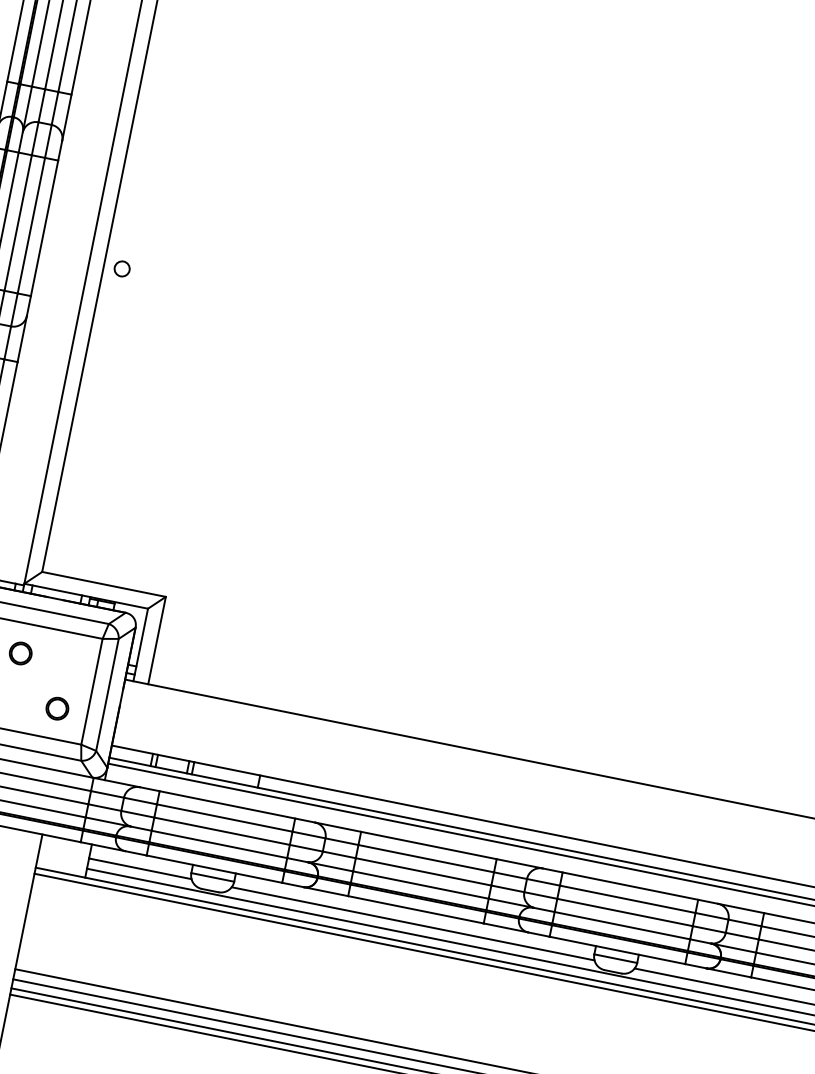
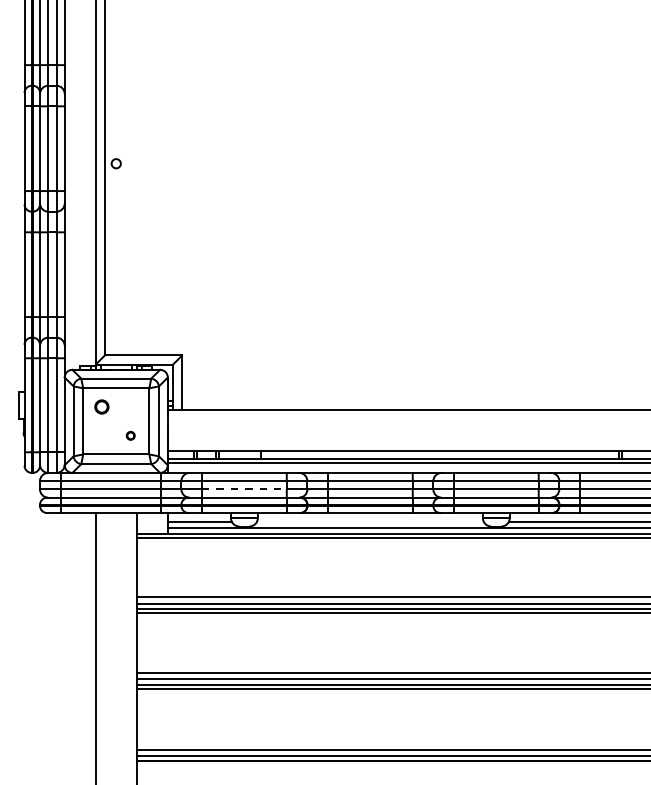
circle: (57, 708) -> (130, 435), size x0.6
line: (222, 831) -> (244, 489), solid -> dashed
line: (411, 922) -> (369, 521), removed

